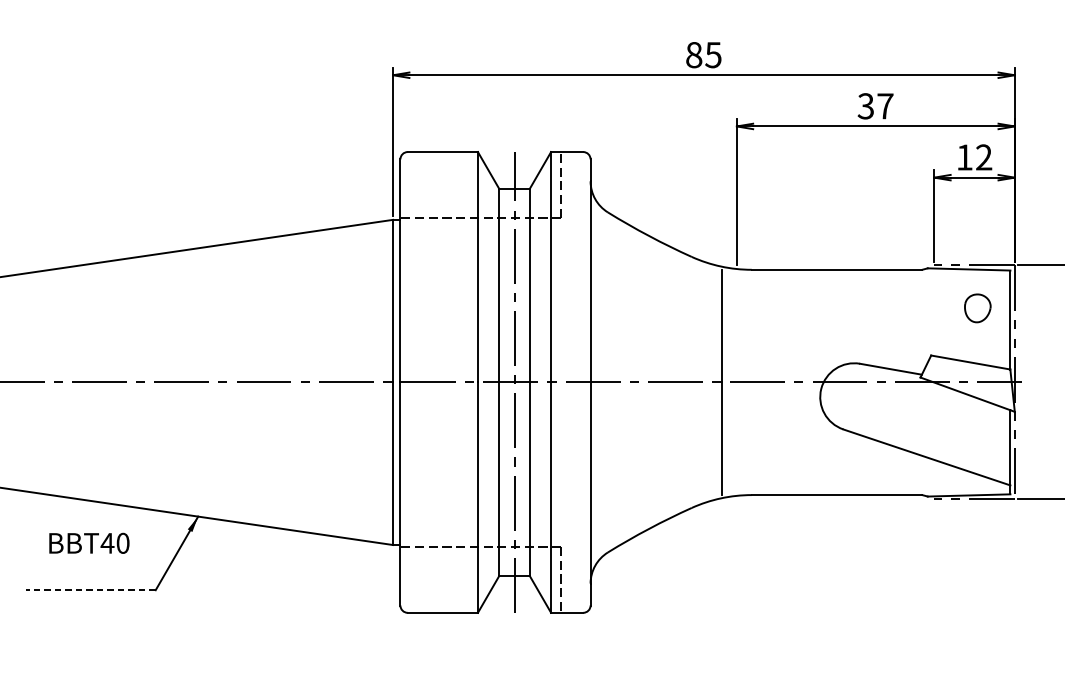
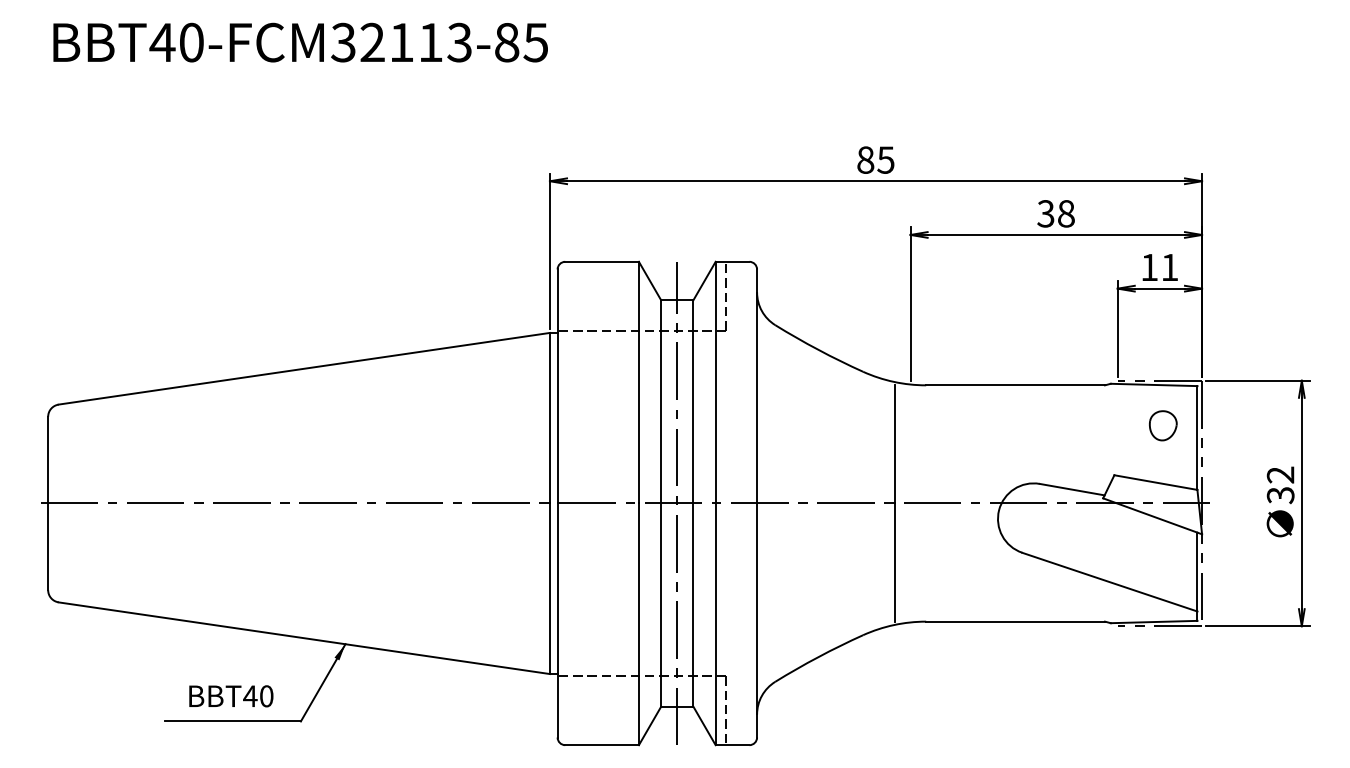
text: (885, 105) -> (1066, 213), 37 -> 38
text: (983, 156) -> (1169, 266), 12 -> 11
text: (89, 543) -> (231, 696), moved
line: (90, 590) -> (232, 721), dashed -> solid

